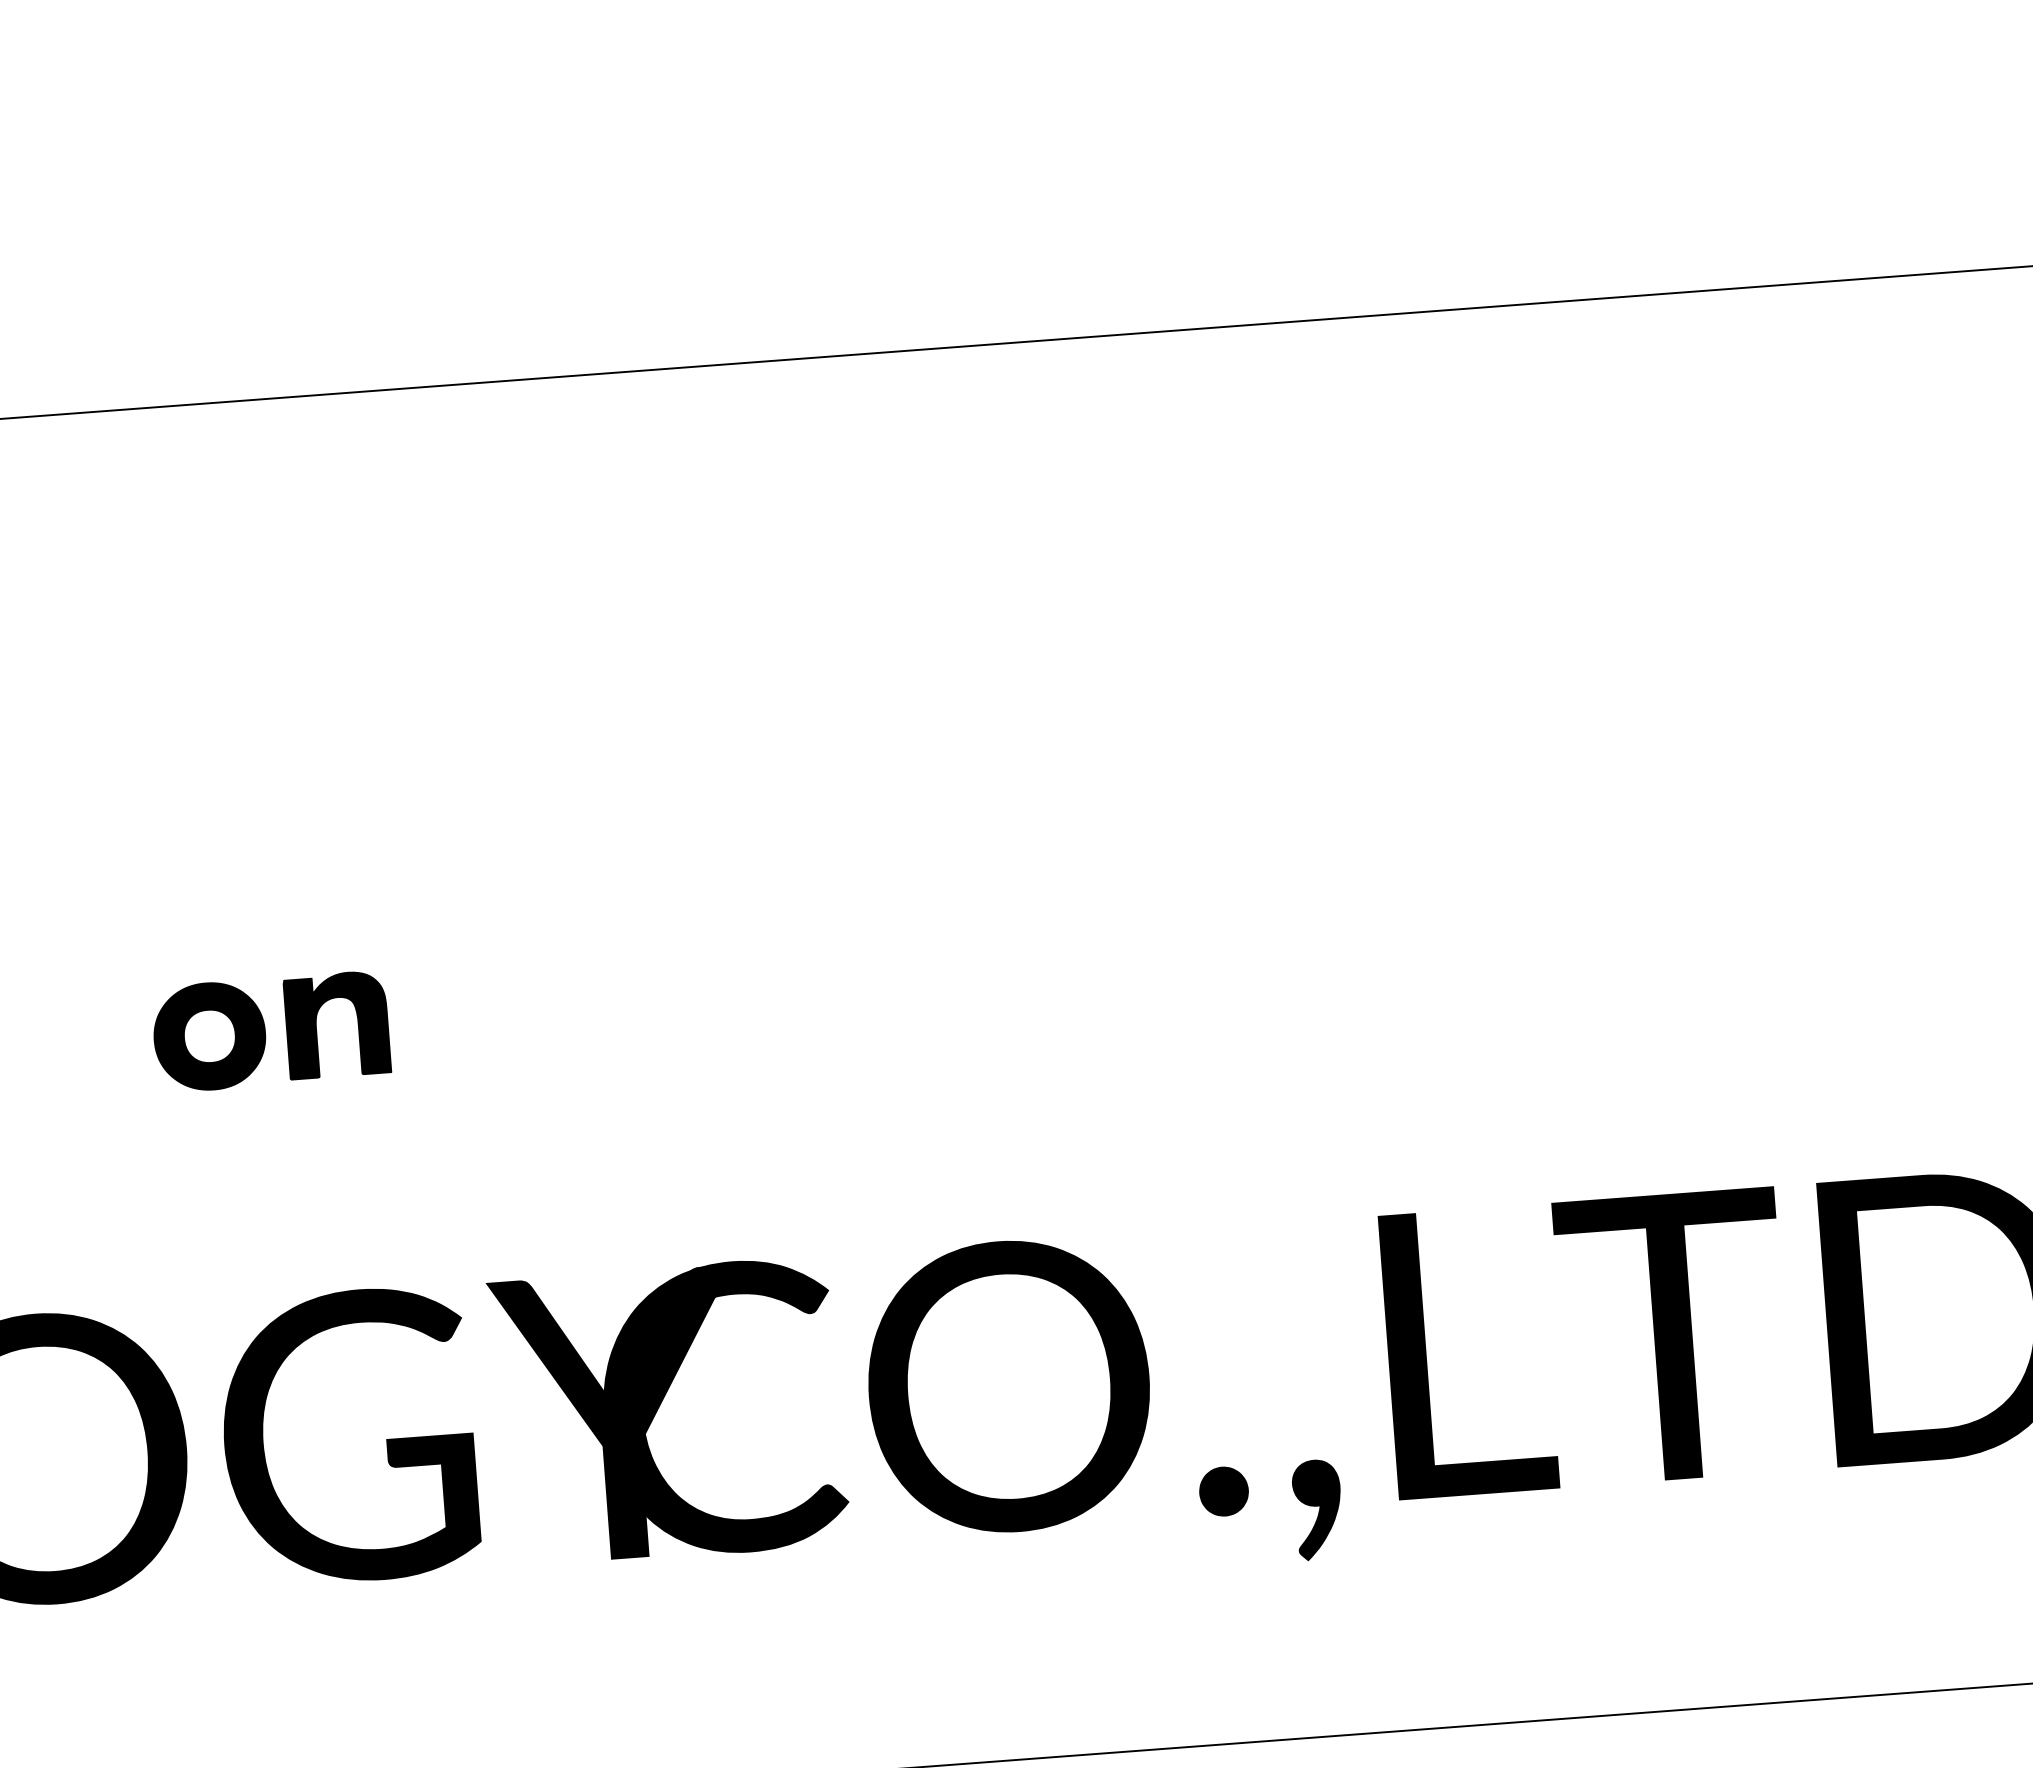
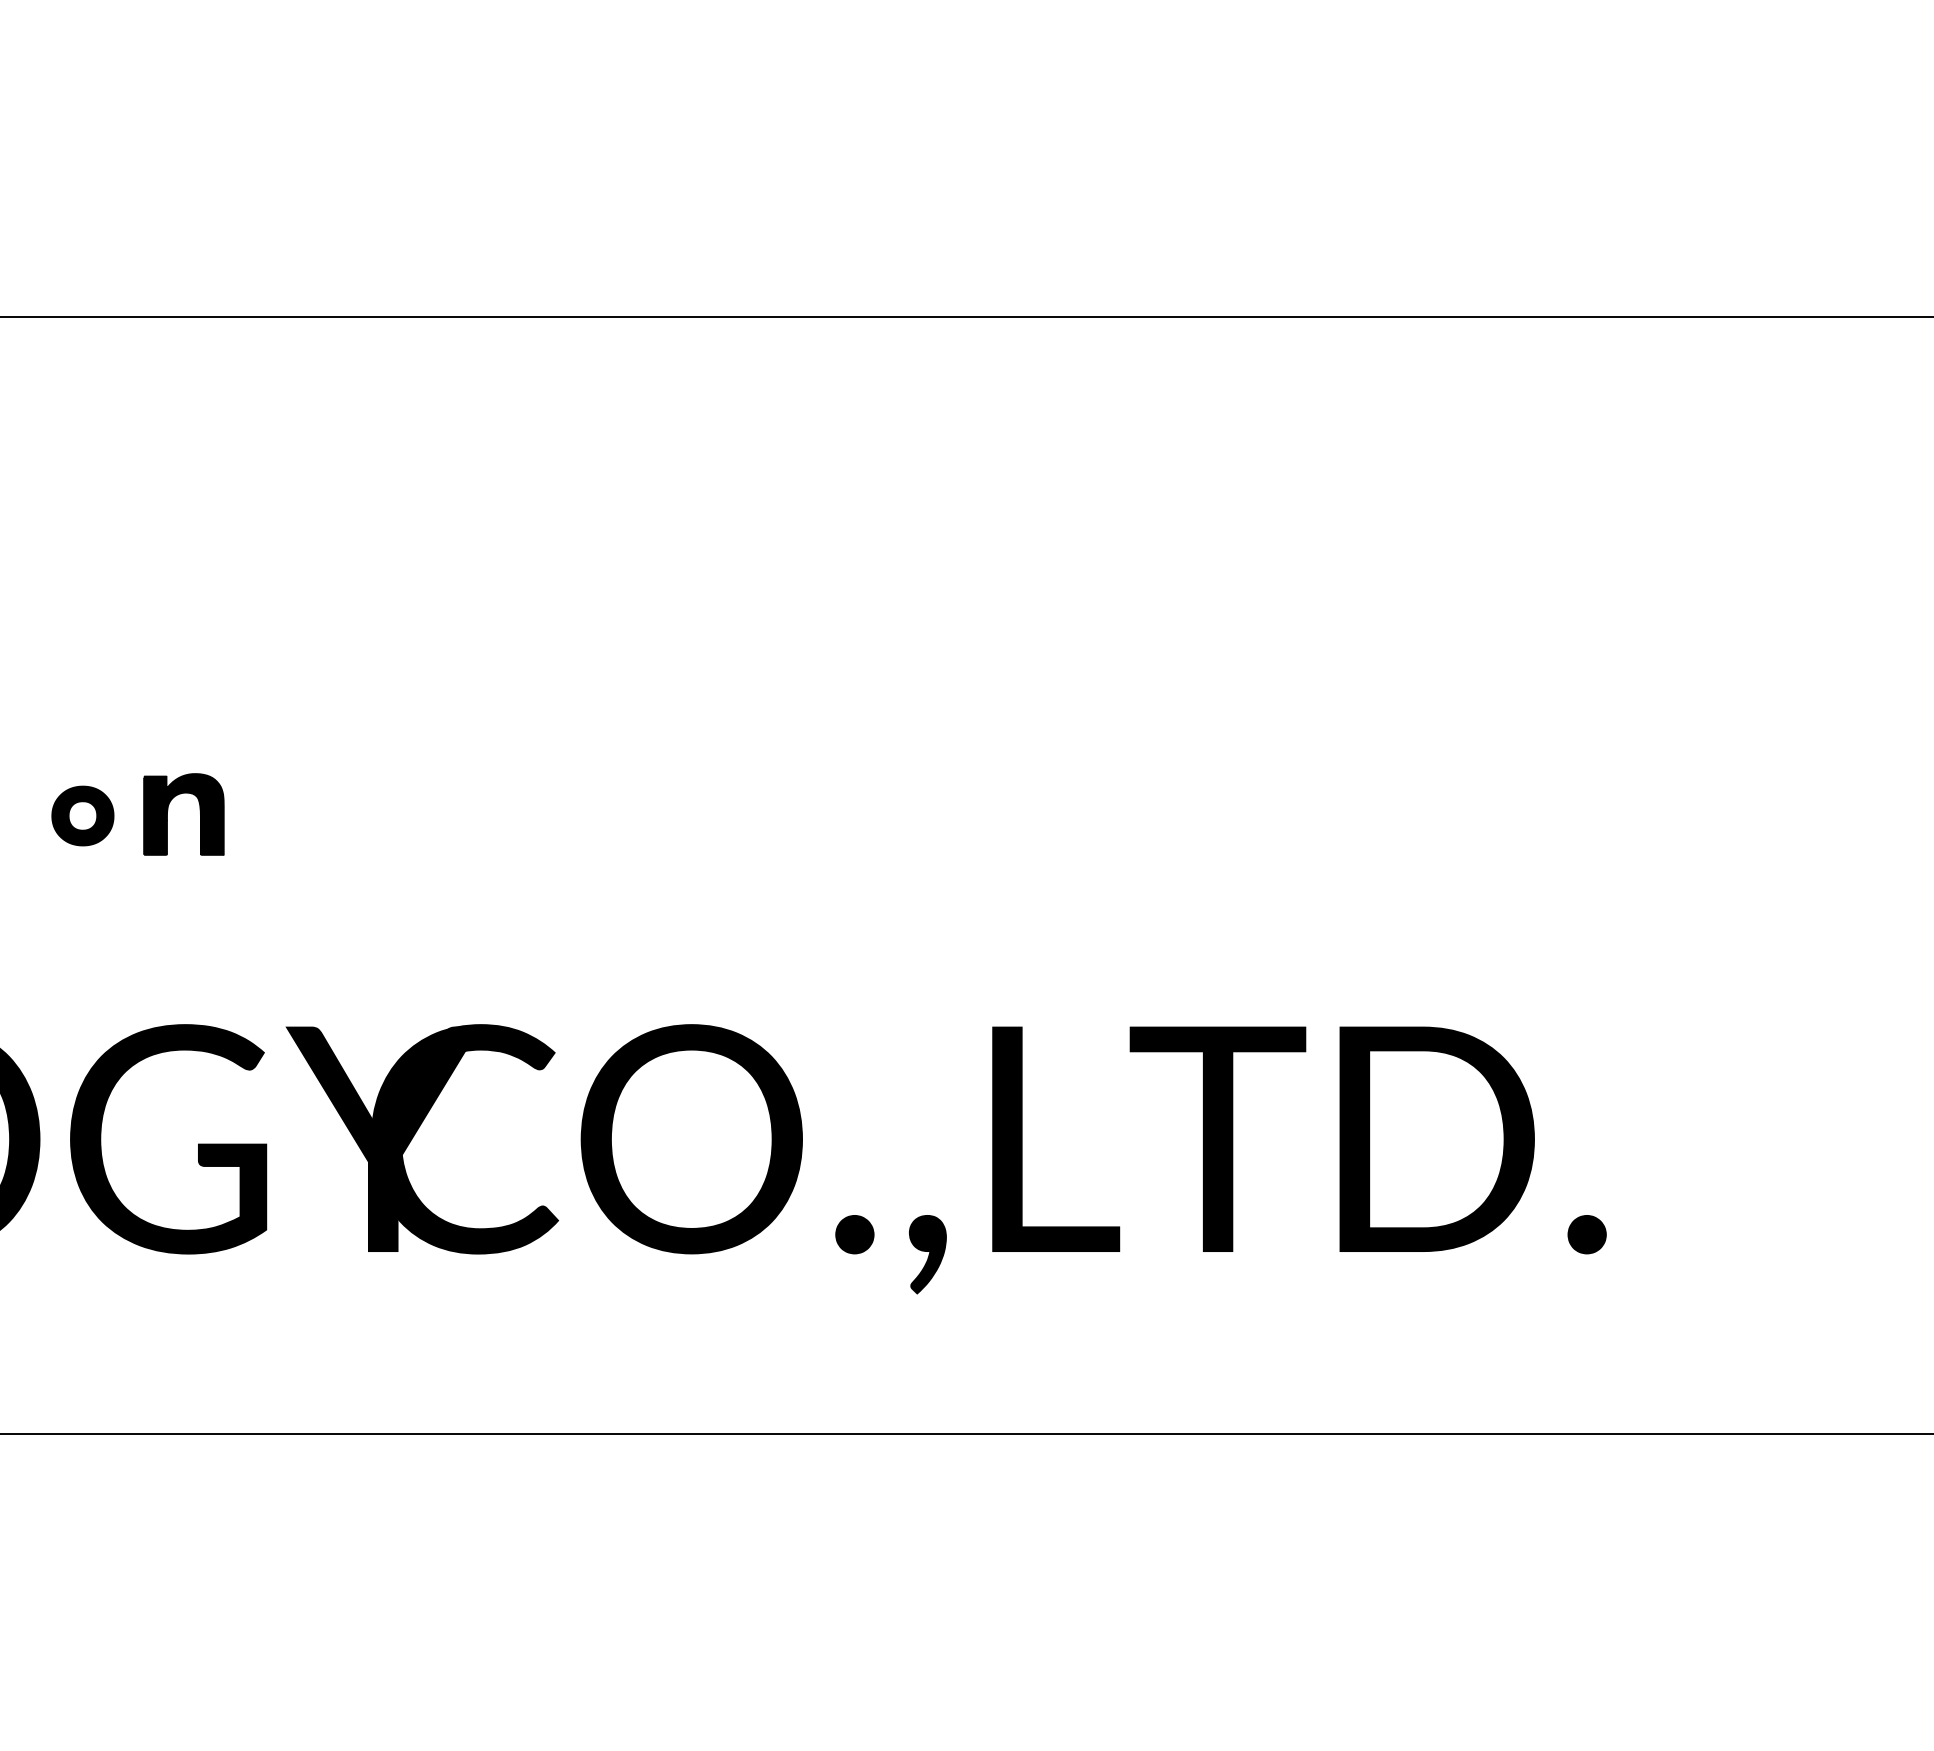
part: (209, 1035) -> (82, 815), size x0.7

